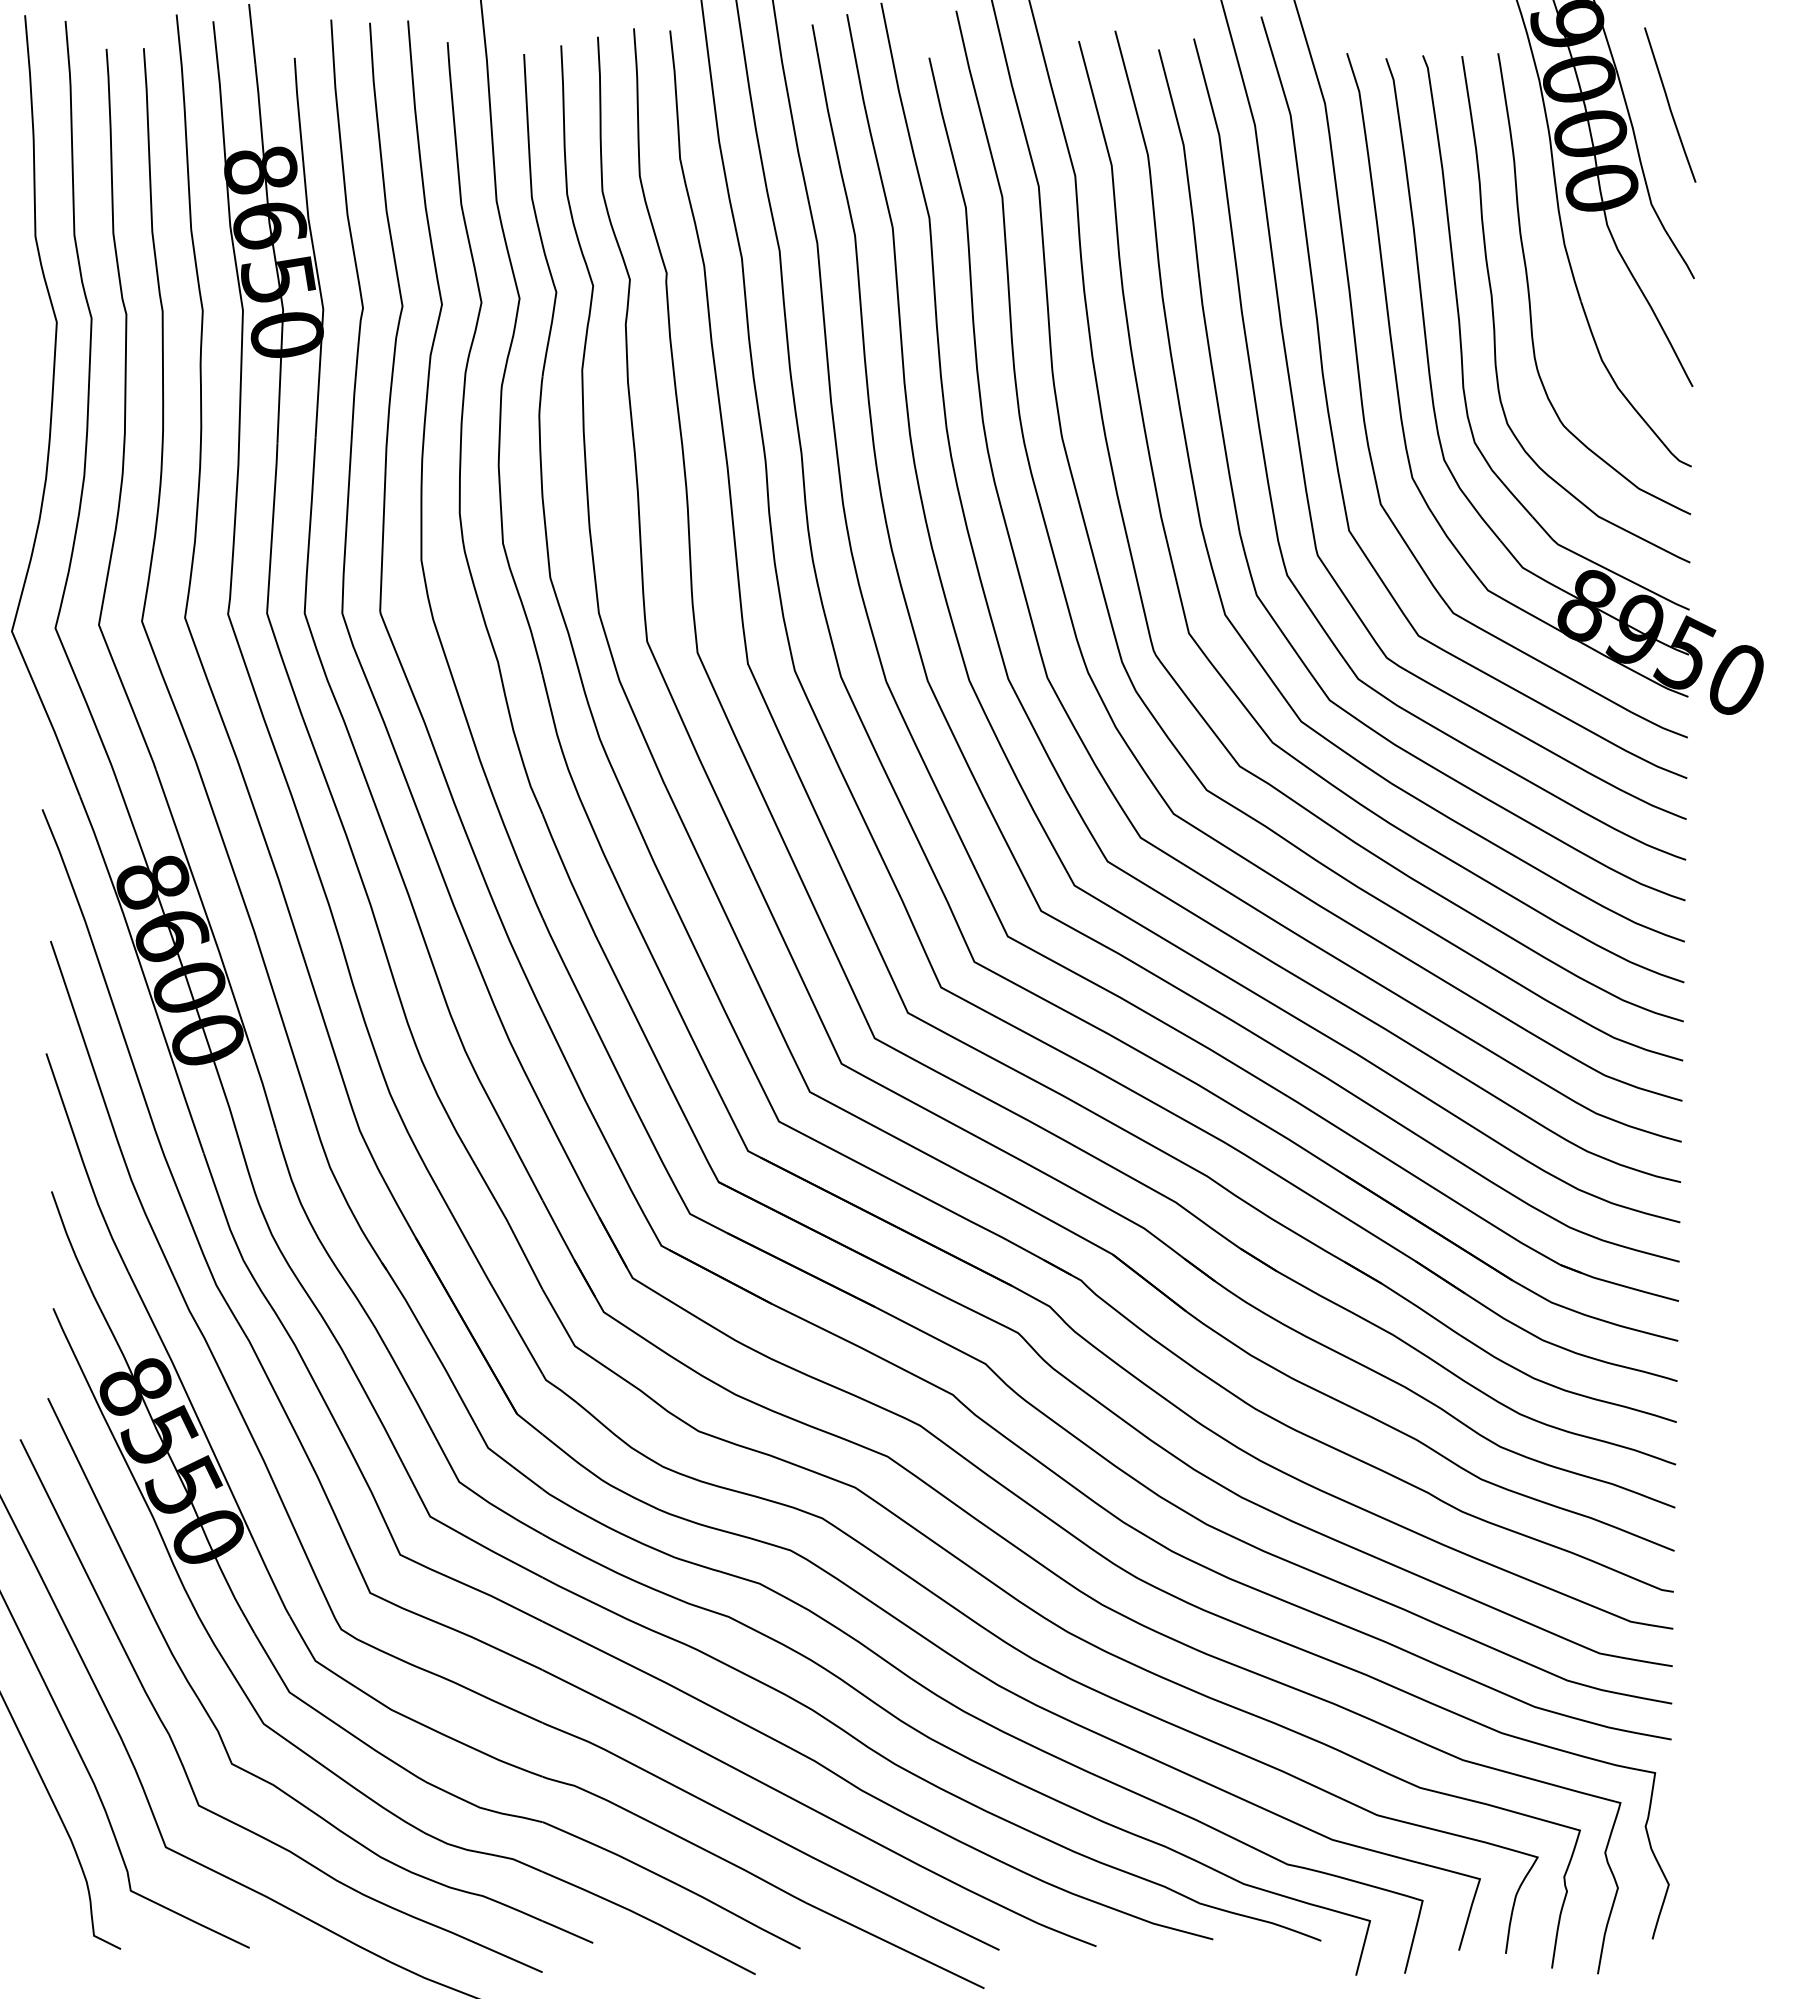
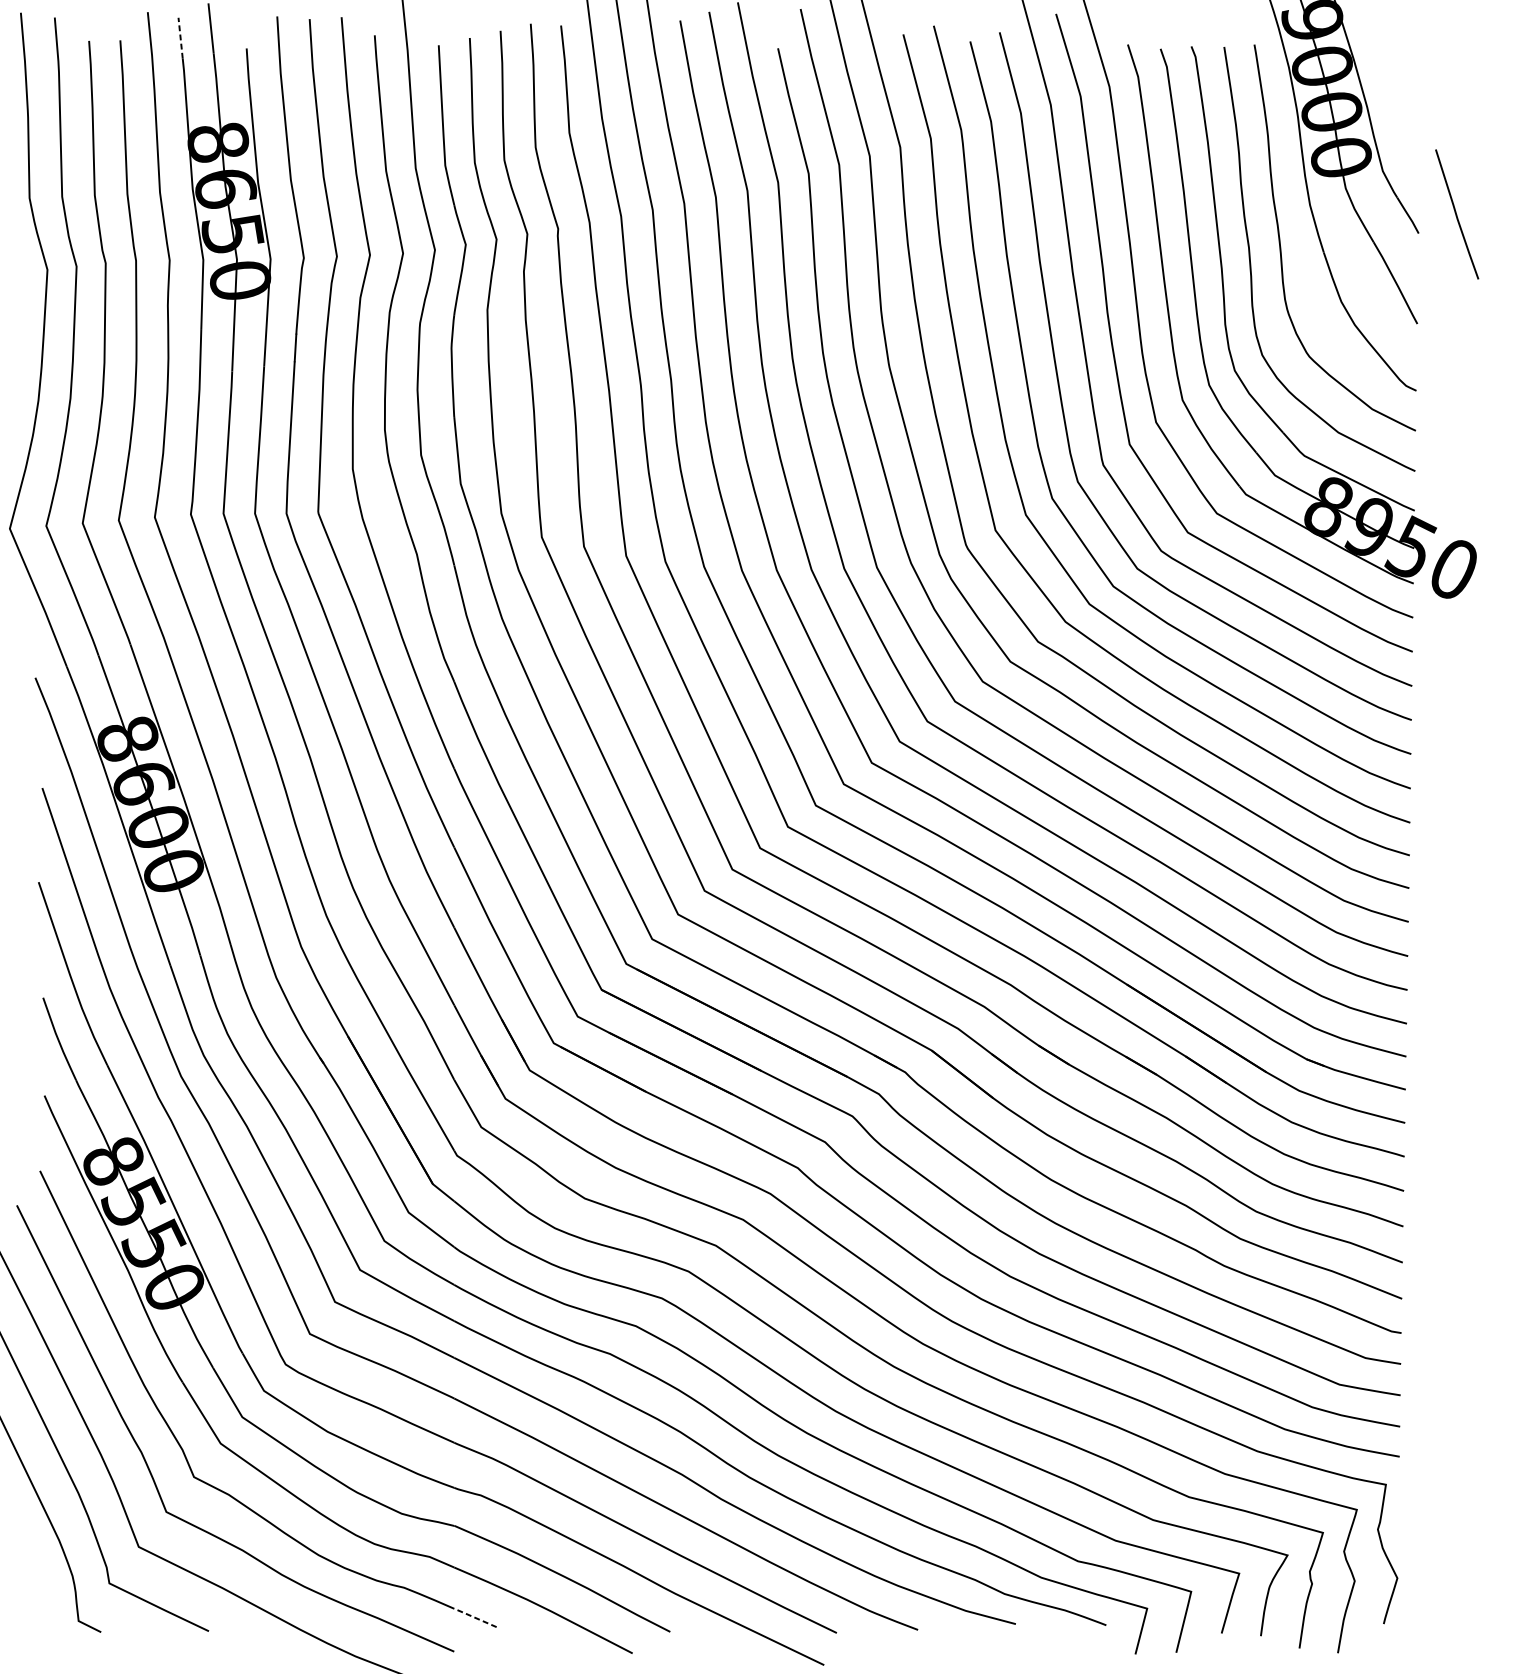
line: (215, 45) -> (180, 38), solid -> dashed
line: (1669, 104) -> (1456, 213), moved
line: (567, 1931) -> (475, 1617), solid -> dashed

